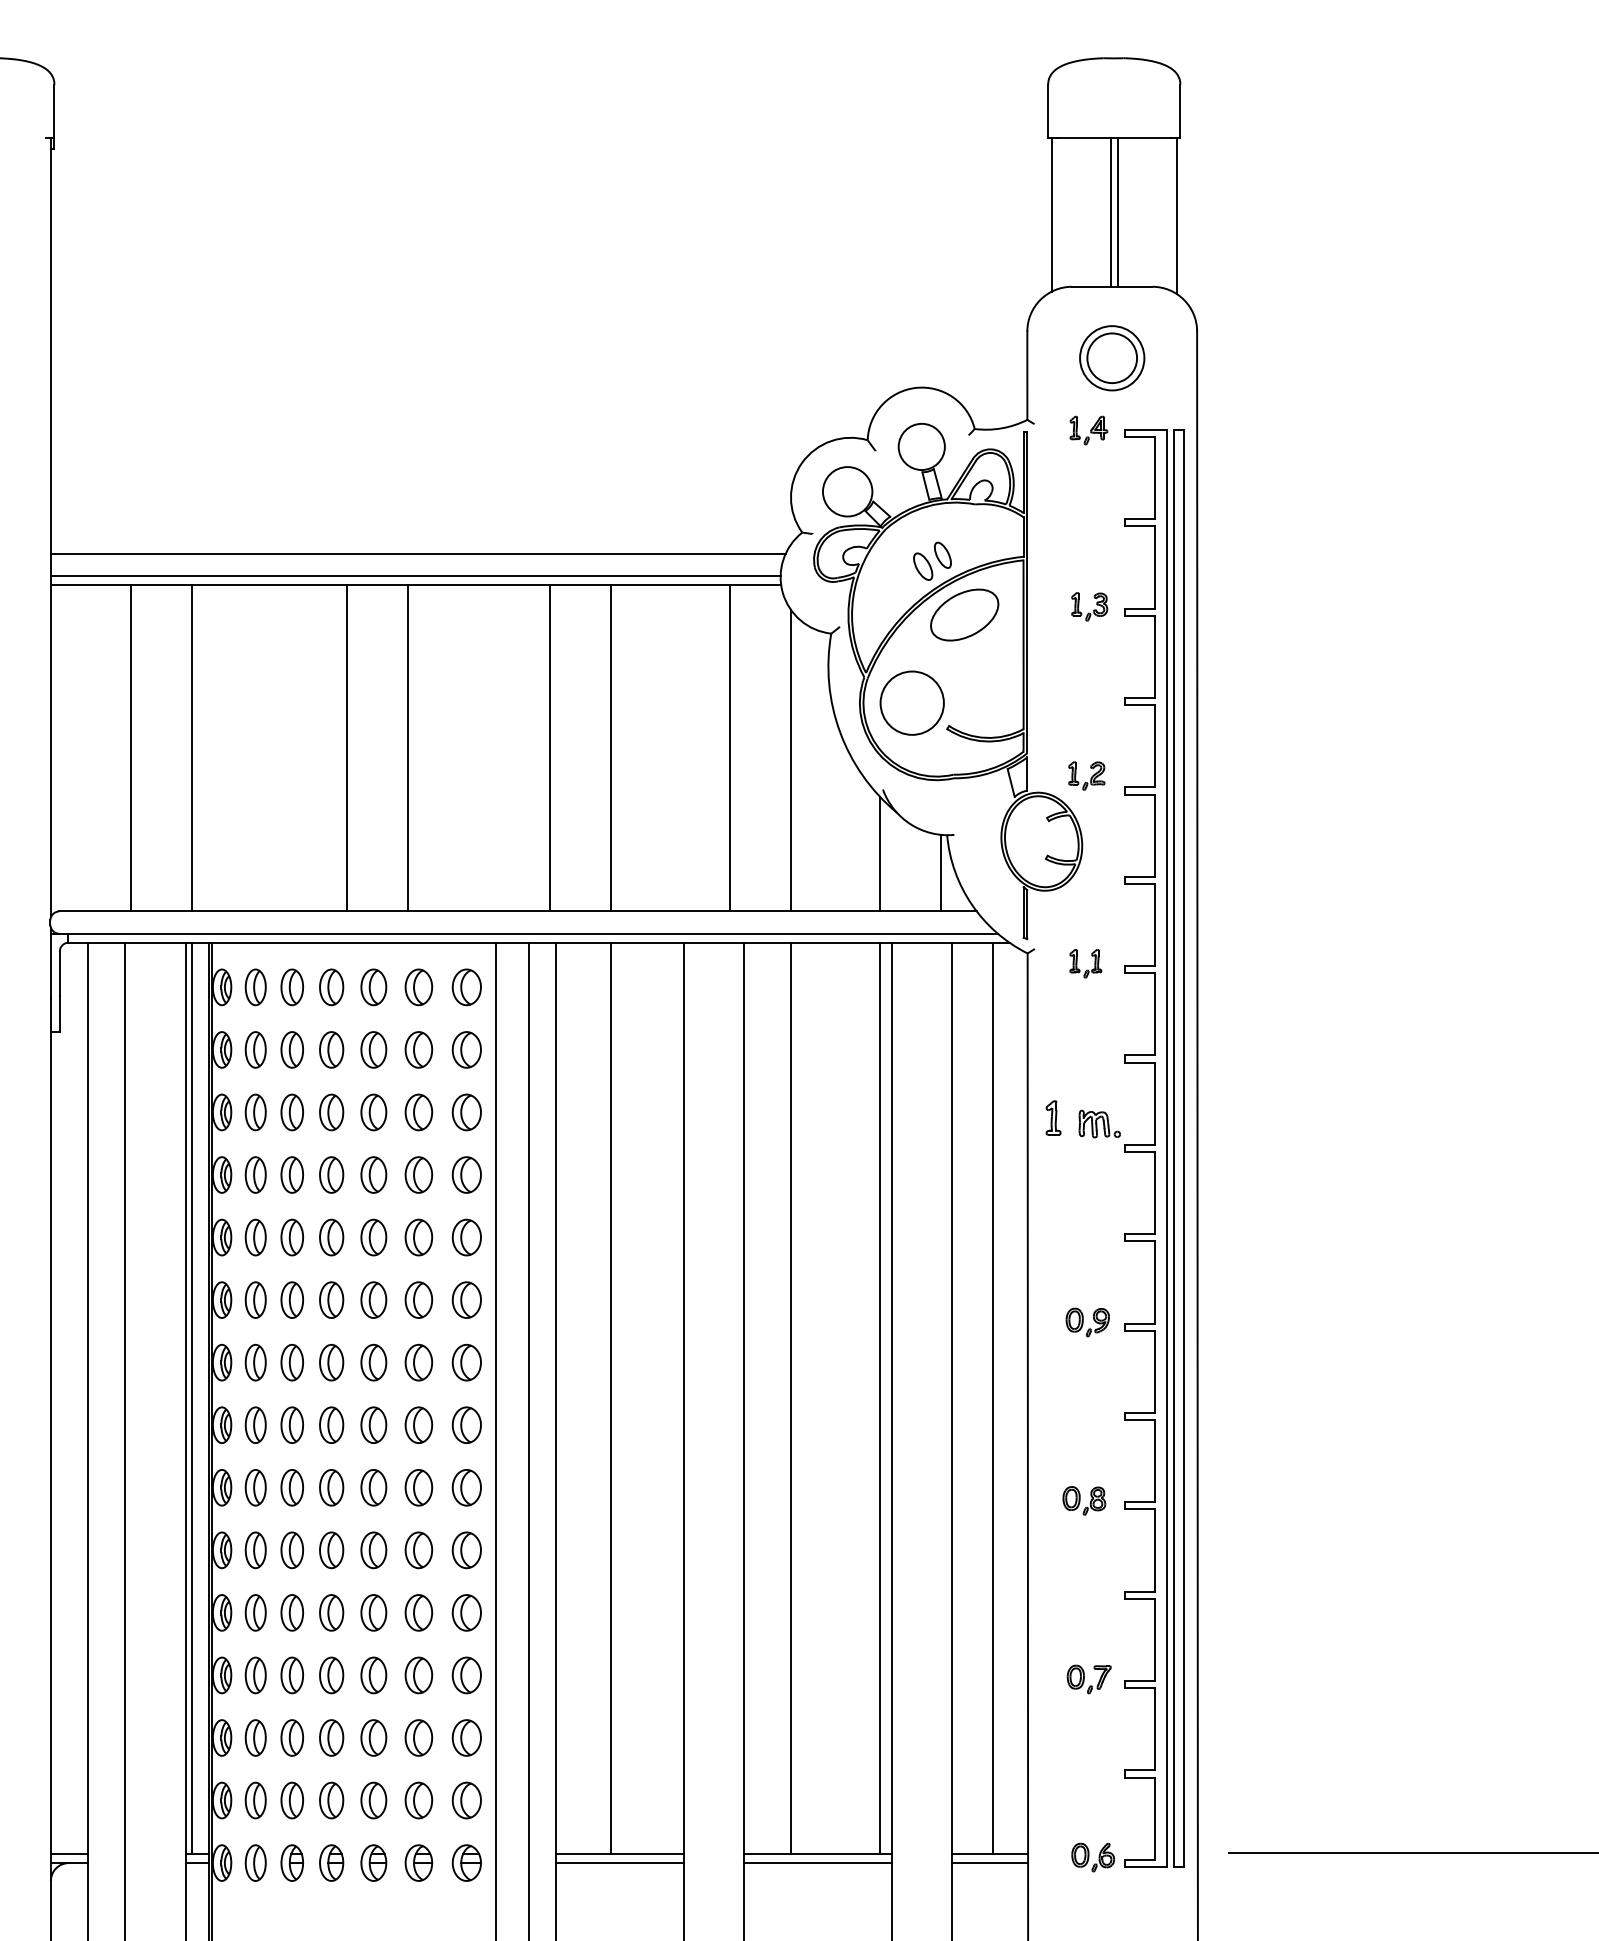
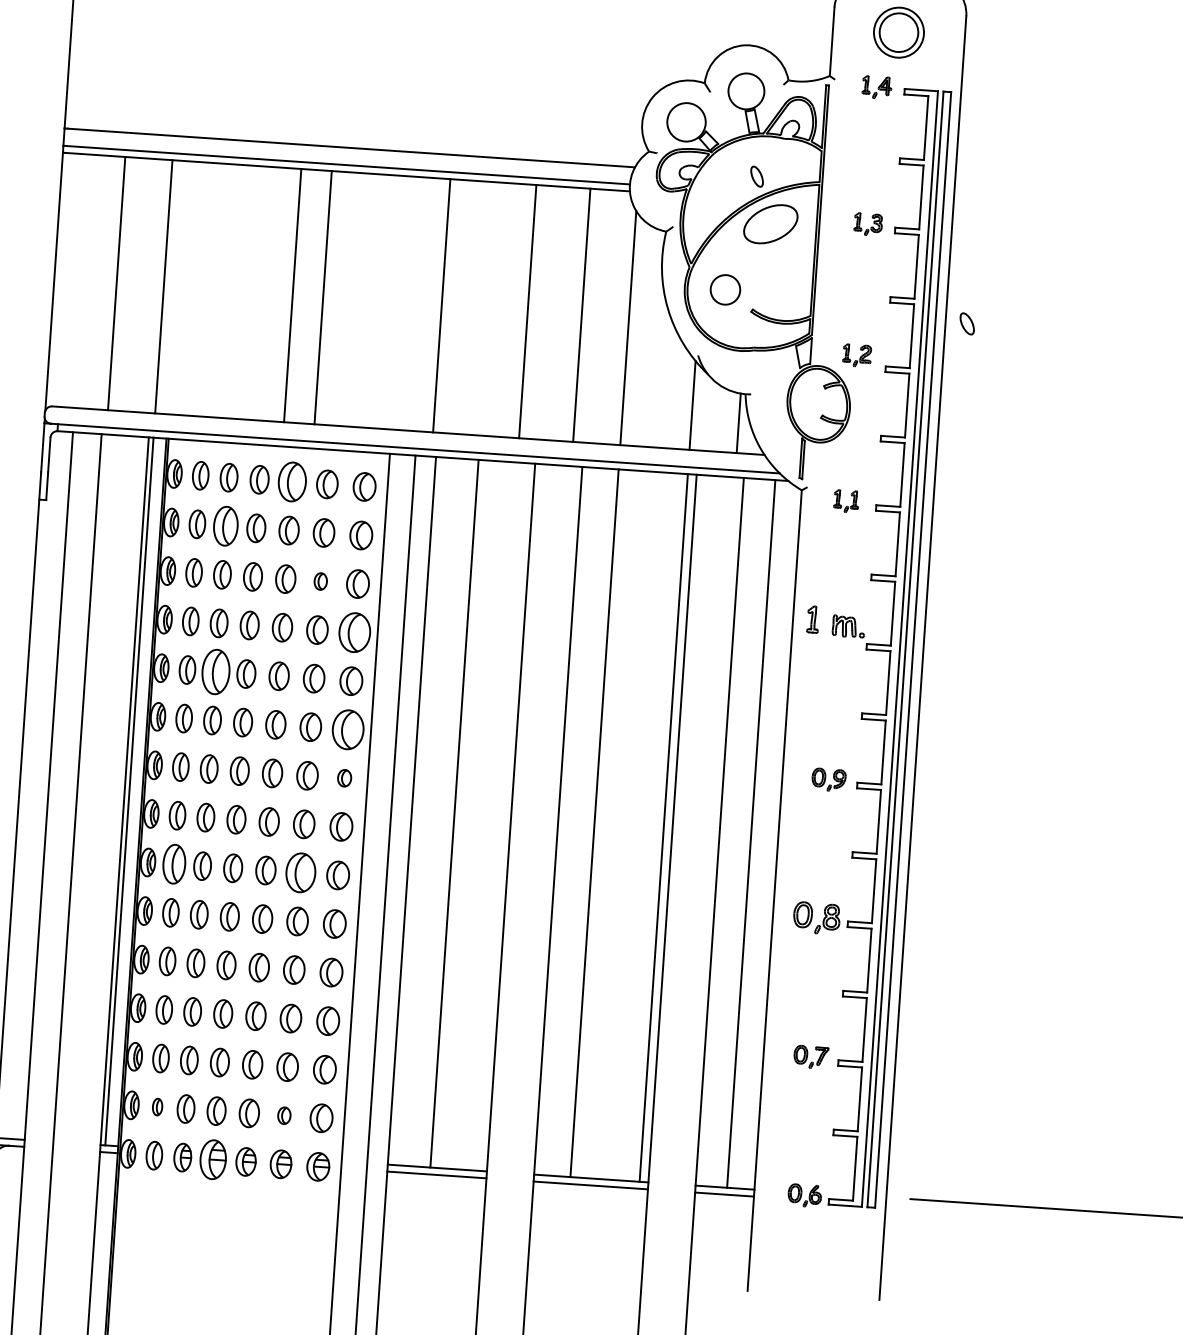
part: (923, 566) -> (967, 323), moved
circle: (911, 702) -> (724, 289), size x0.6
line: (347, 748) -> (323, 297), moved
line: (407, 748) -> (292, 295), moved
line: (610, 748) -> (527, 311), moved
part: (373, 987) -> (292, 482), size x1.4
part: (291, 1049) -> (225, 525), size x1.4
part: (418, 1112) -> (320, 581), size x0.6
part: (466, 1174) -> (354, 632), size x1.4
part: (291, 1237) -> (215, 671), size x1.6
part: (466, 1299) -> (347, 729), size x1.4
part: (466, 1362) -> (344, 778), size x0.6
part: (255, 1487) -> (174, 864), size x1.4
part: (418, 1487) -> (300, 872), size x1.4
part: (1084, 1500) -> (816, 918), size x1.4
part: (255, 1800) -> (157, 1107), size x0.6
part: (418, 1800) -> (284, 1115), size x0.6
part: (331, 1862) -> (213, 1159), size x1.4

